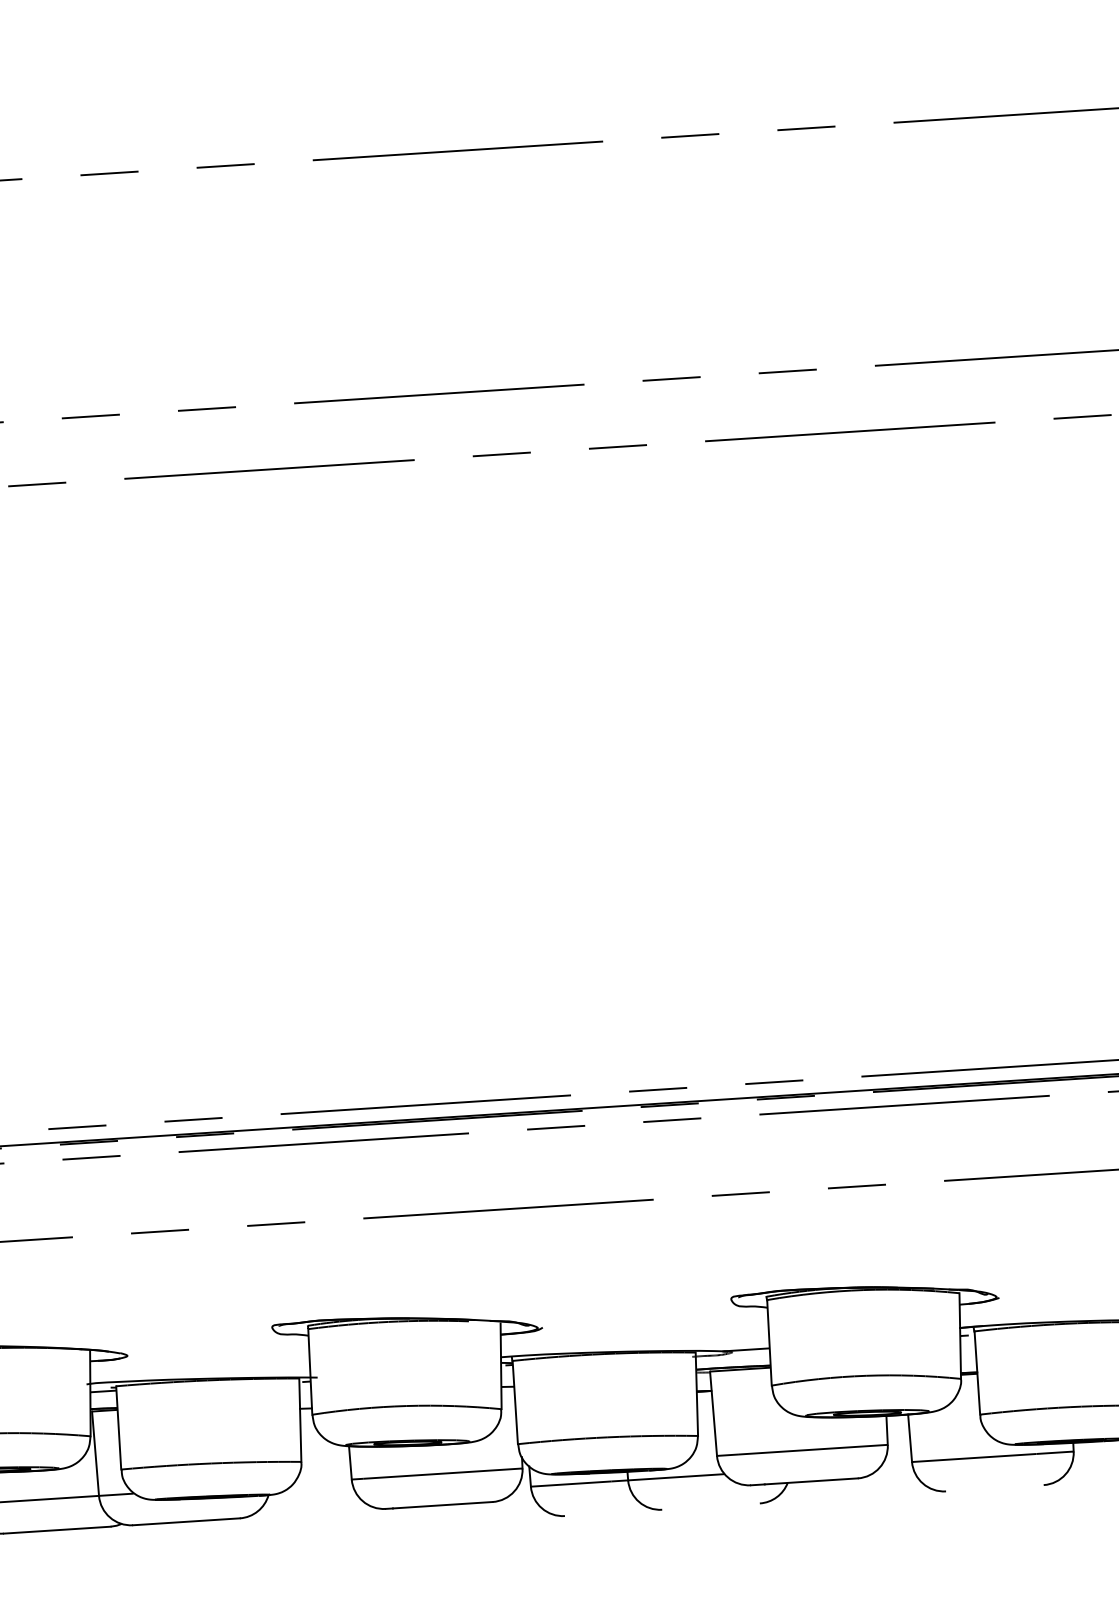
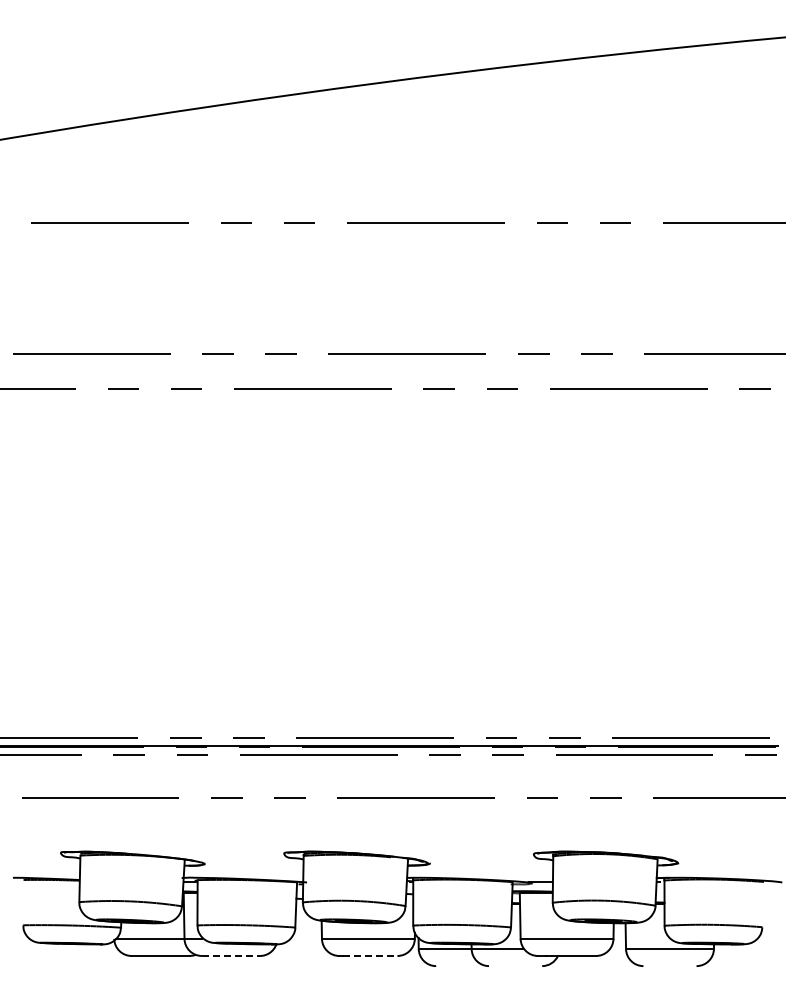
line: (442, 1504) -> (370, 955), solid -> dashed
line: (187, 1520) -> (231, 955), solid -> dashed

